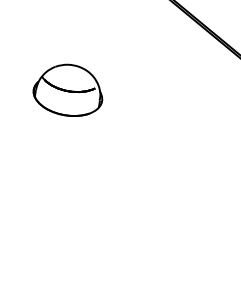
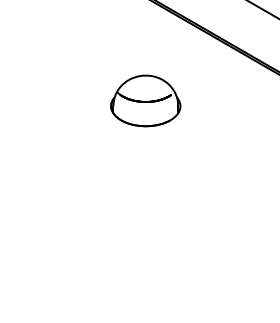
part: (68, 89) -> (145, 100), moved

